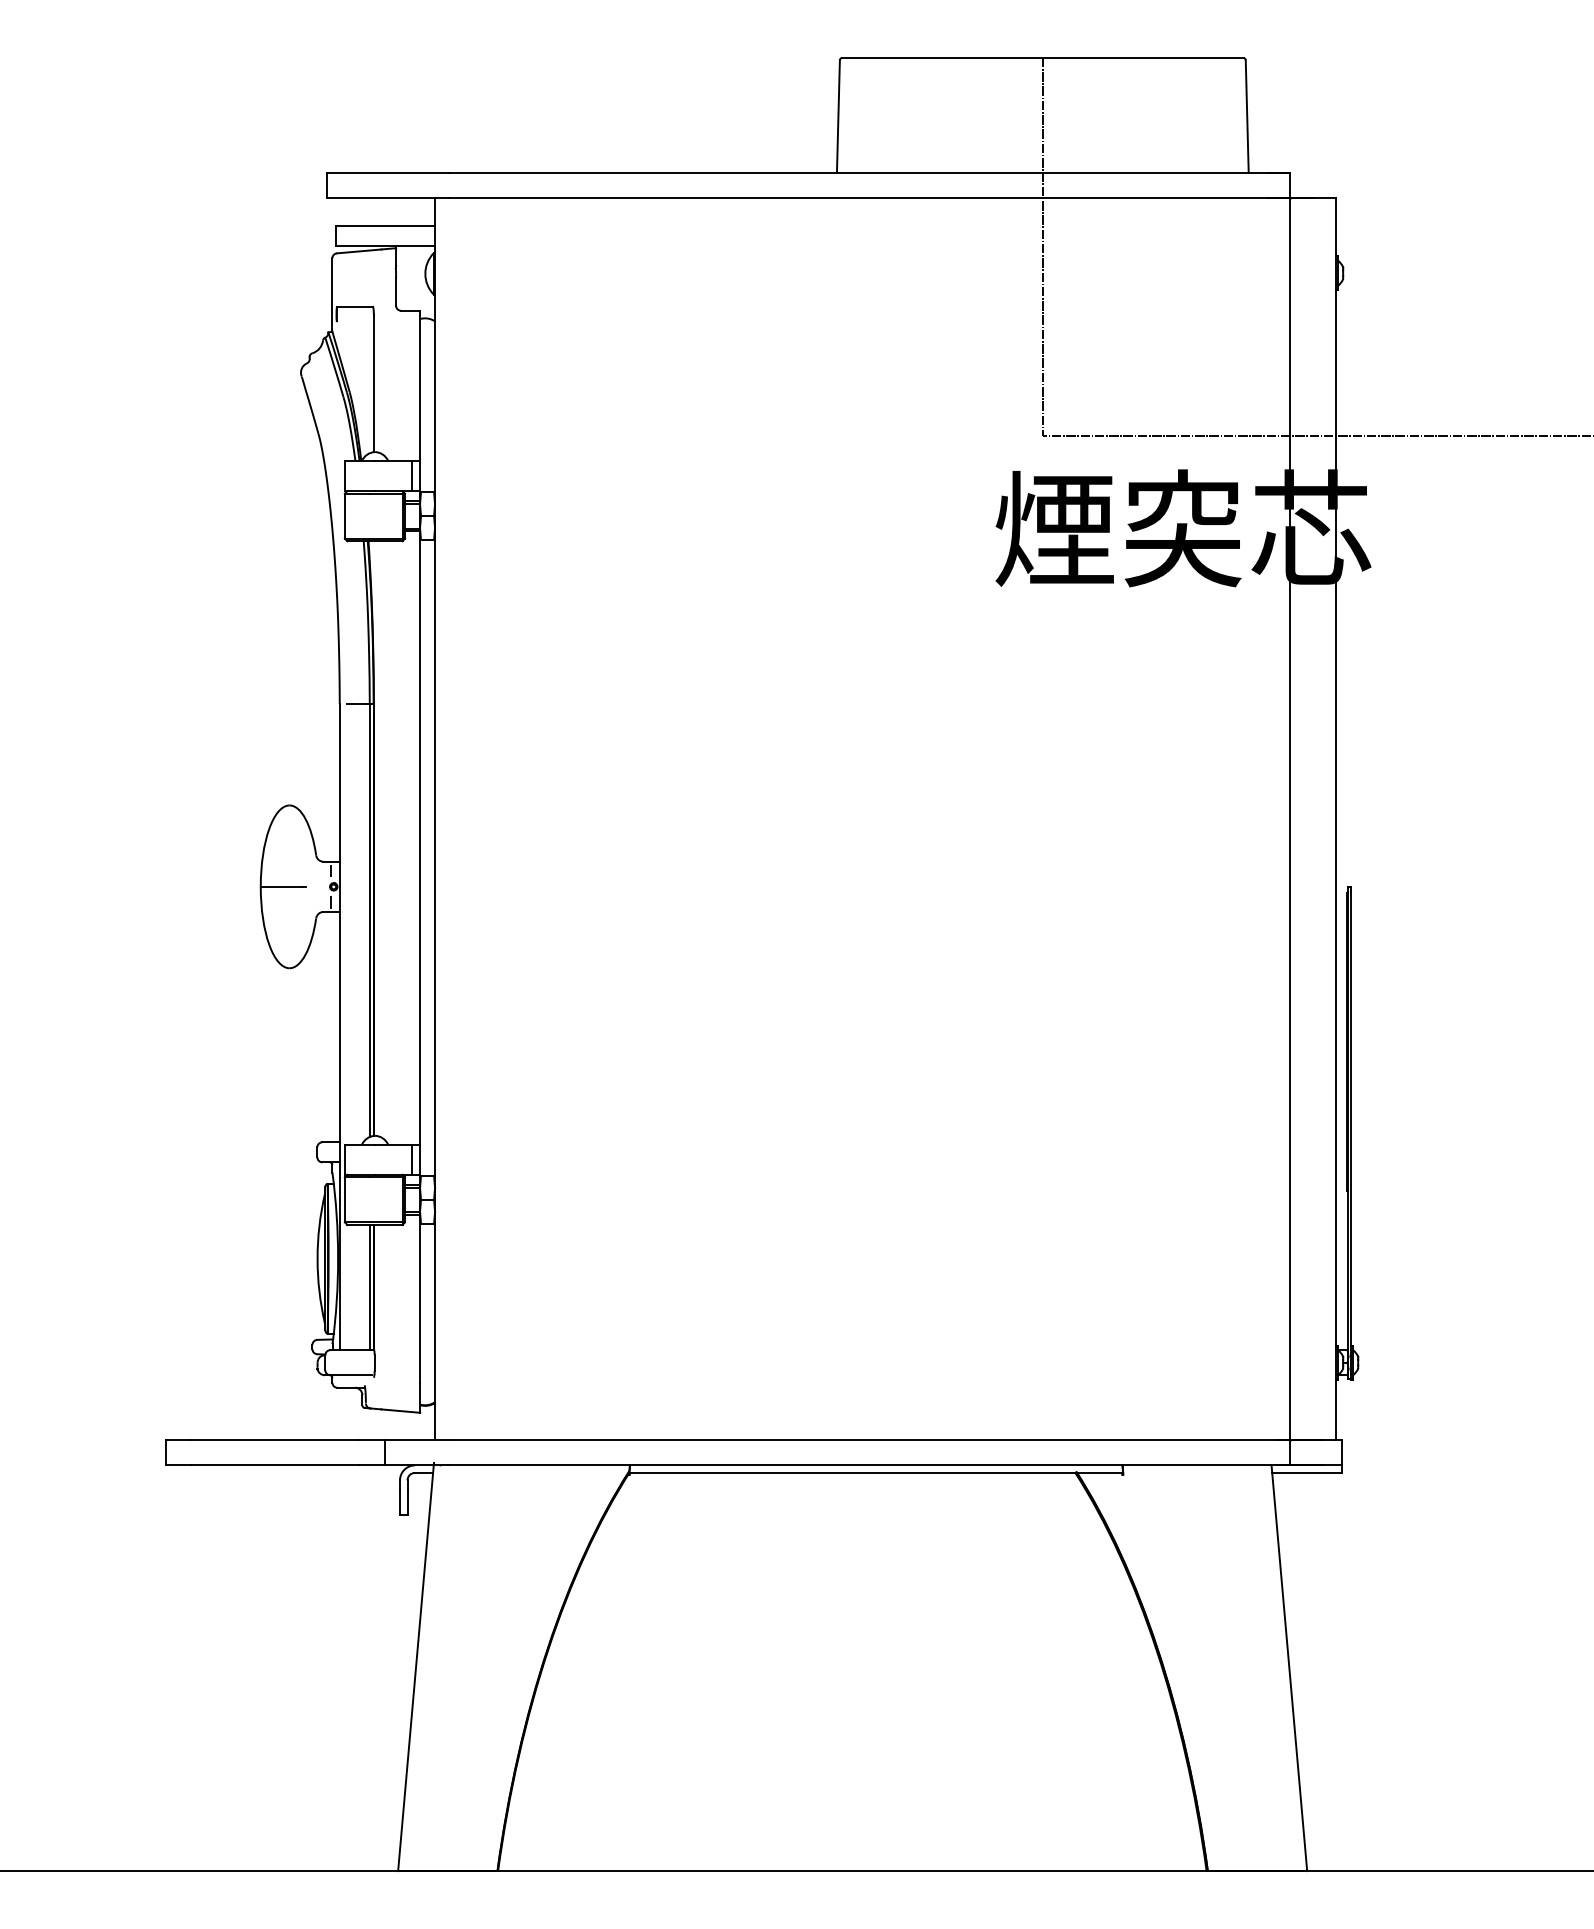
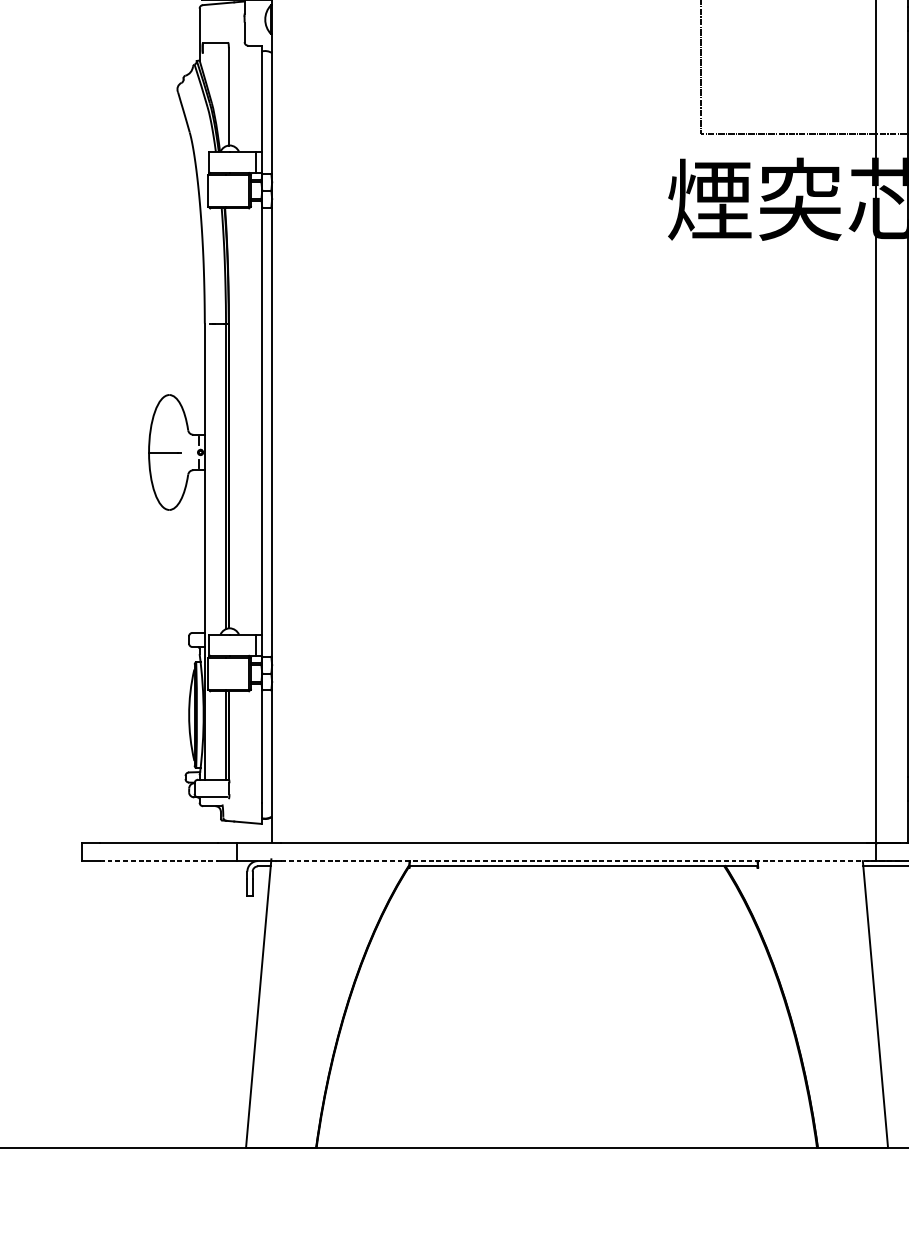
line: (275, 1465) -> (159, 861), solid -> dashed
line: (886, 1465) -> (590, 861), solid -> dashed

